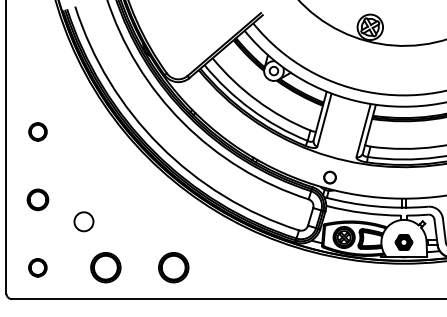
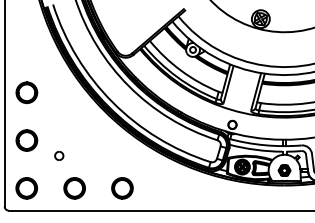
part: (37, 131) -> (26, 92), size x1.67
part: (37, 199) -> (26, 140), size x1.43
part: (83, 221) -> (58, 155), size x0.62
part: (37, 267) -> (26, 188), size x1.67

